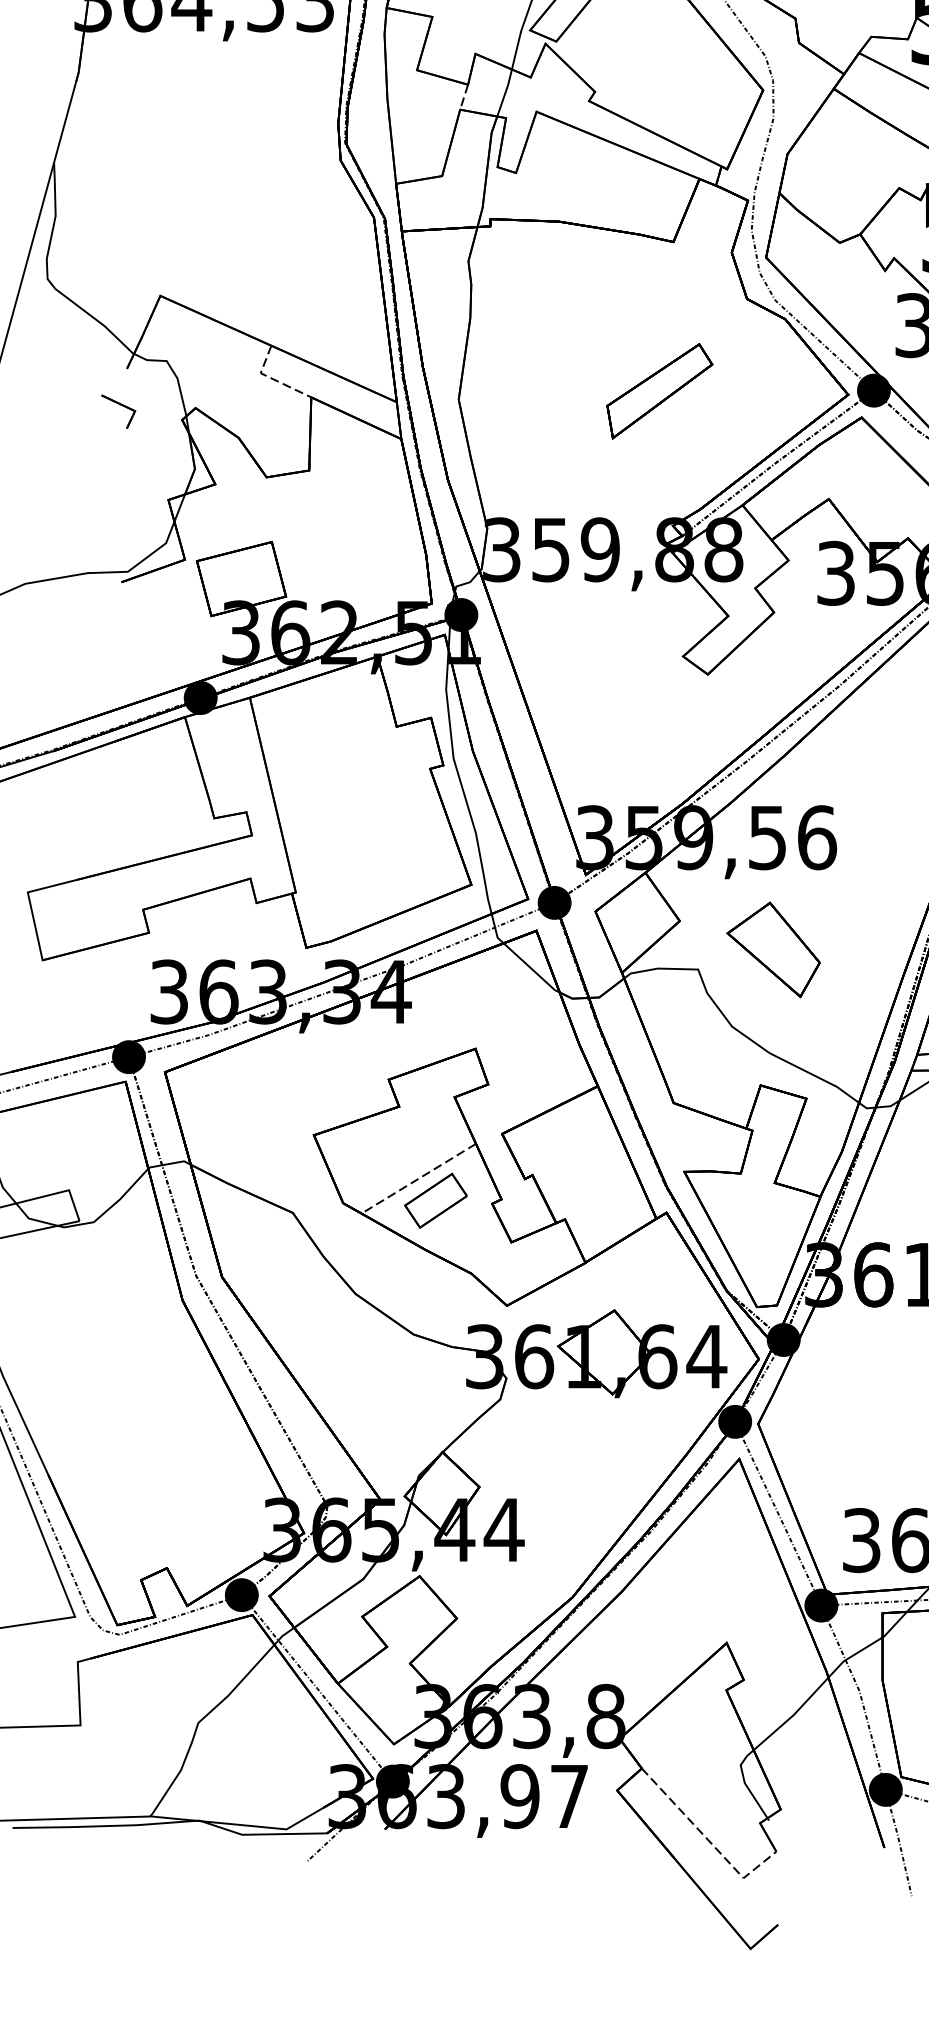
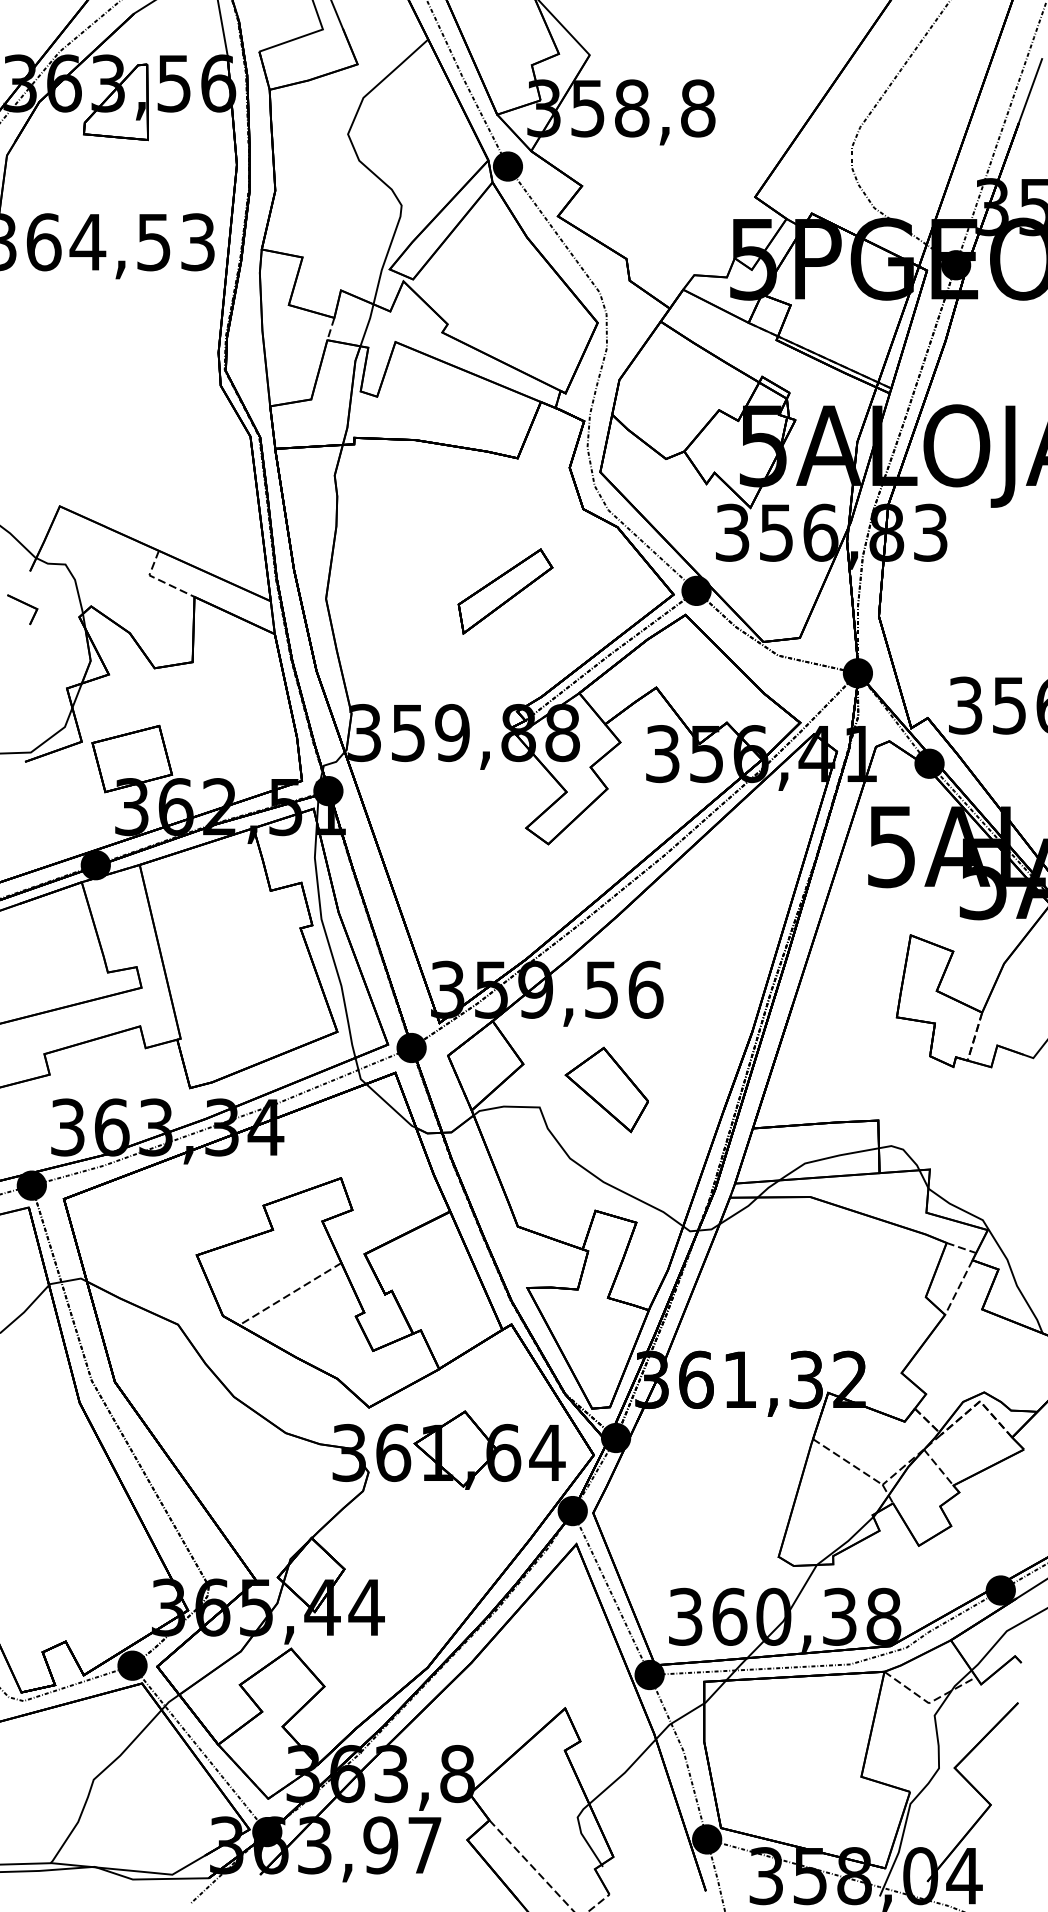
part: (435, 1200) -> (305, 1313), removed

